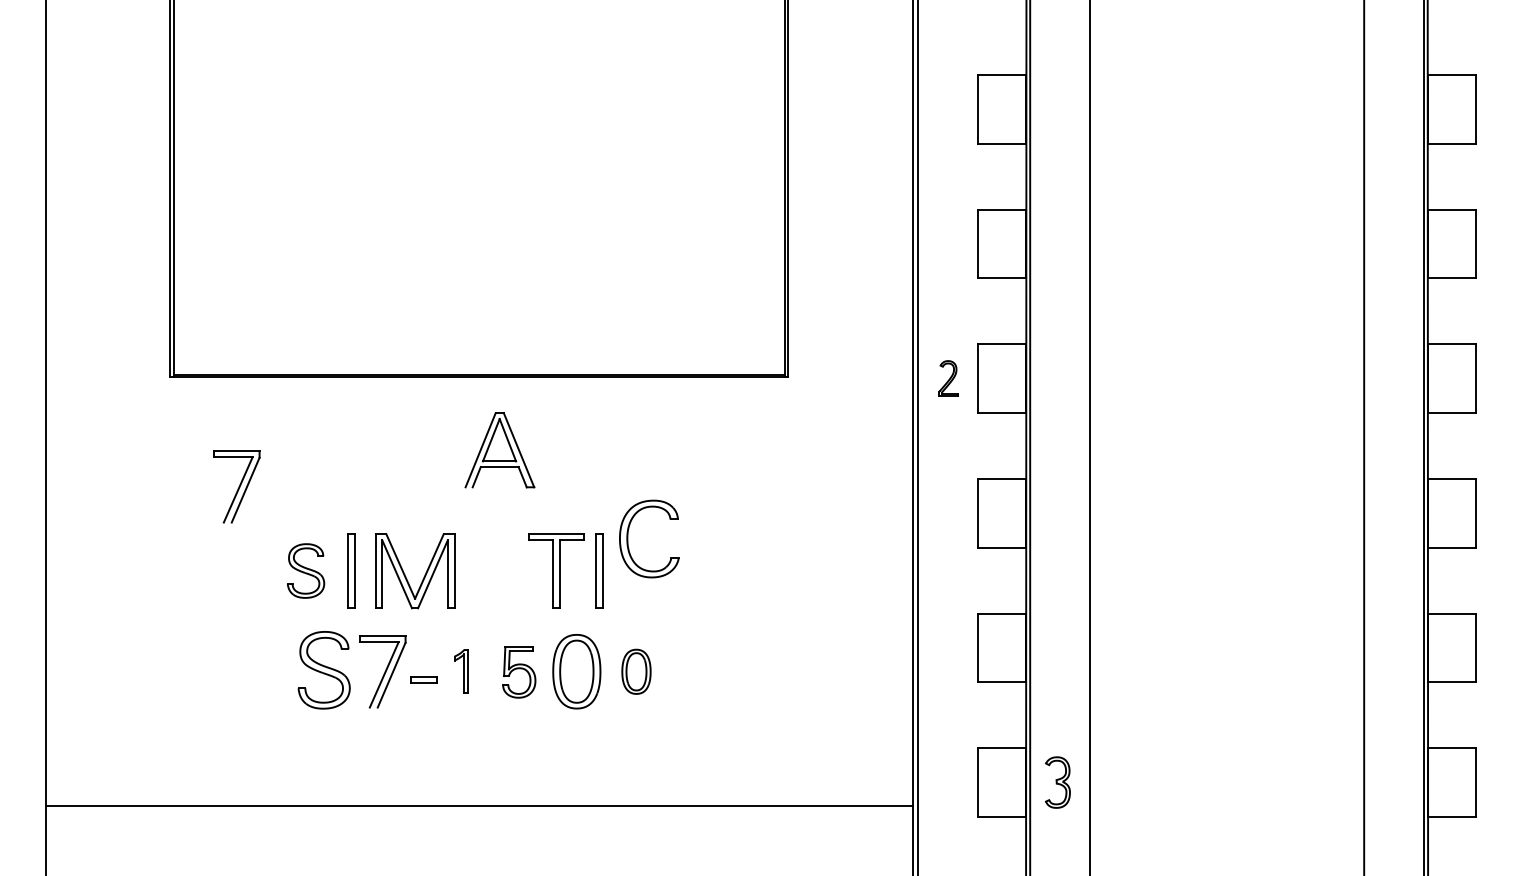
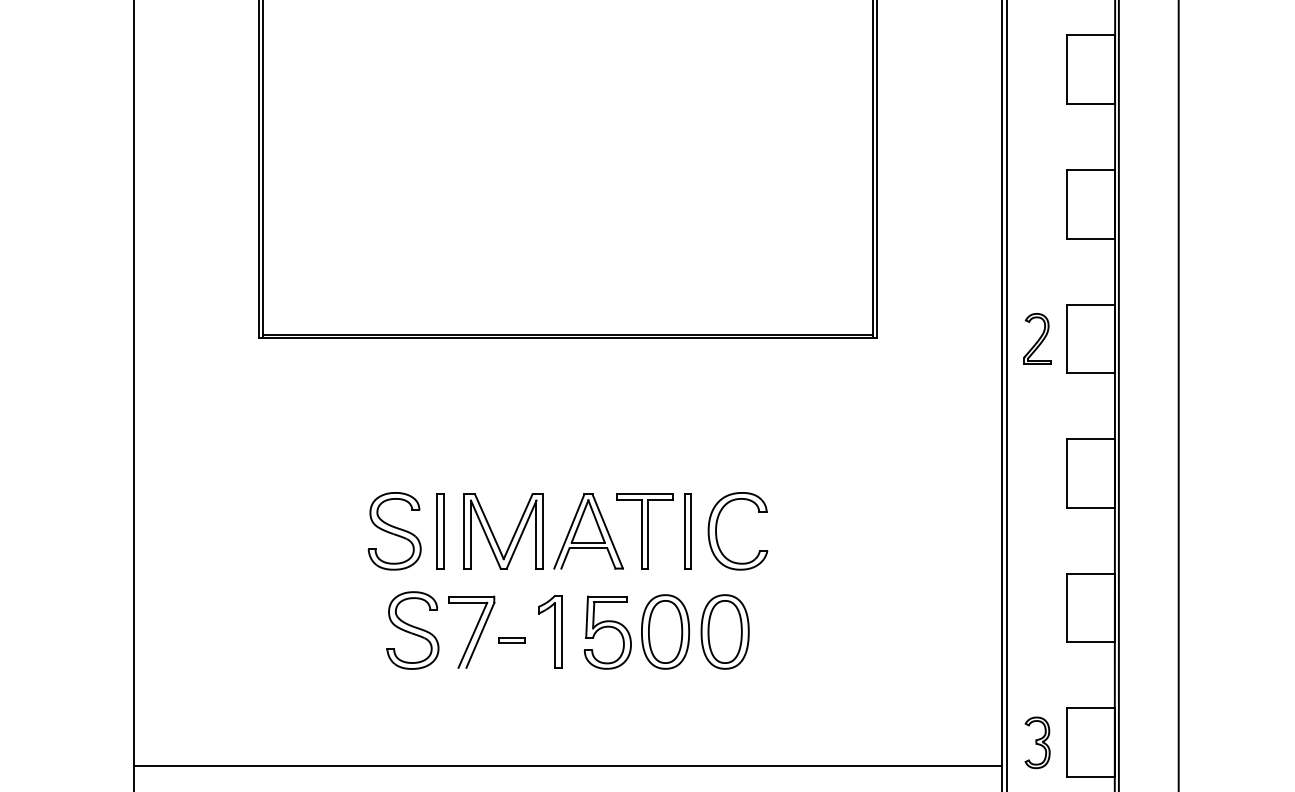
part: (948, 378) -> (1037, 338), size x1.43
part: (499, 450) -> (588, 531), moved
part: (236, 486) -> (325, 446), removed
part: (628, 538) -> (717, 530), moved
part: (305, 570) -> (394, 530), size x1.43
part: (461, 671) -> (550, 631), size x1.67
part: (636, 671) -> (725, 631), size x1.67
part: (519, 672) -> (608, 632), size x1.43
part: (1057, 782) -> (1037, 742), moved

